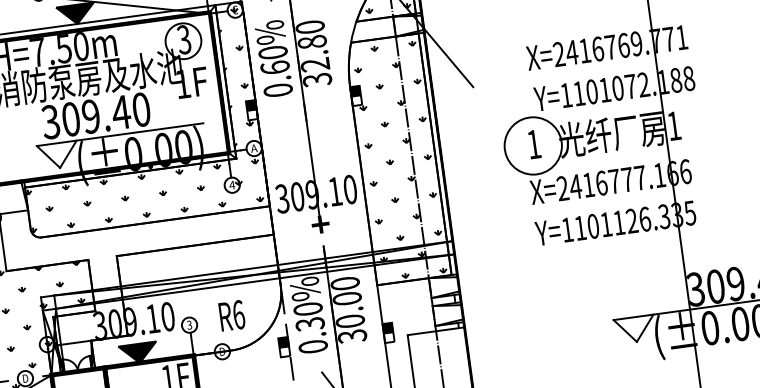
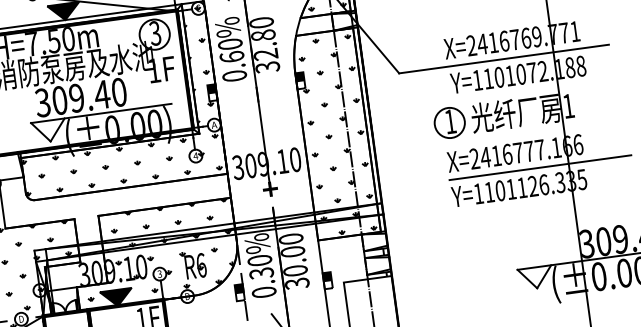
line: (596, 69) -> (503, 58), added
circle: (532, 145) -> (449, 122), size x0.62
line: (640, 198) -> (540, 167), added
hatch: (191, 295) -> (161, 249), added

